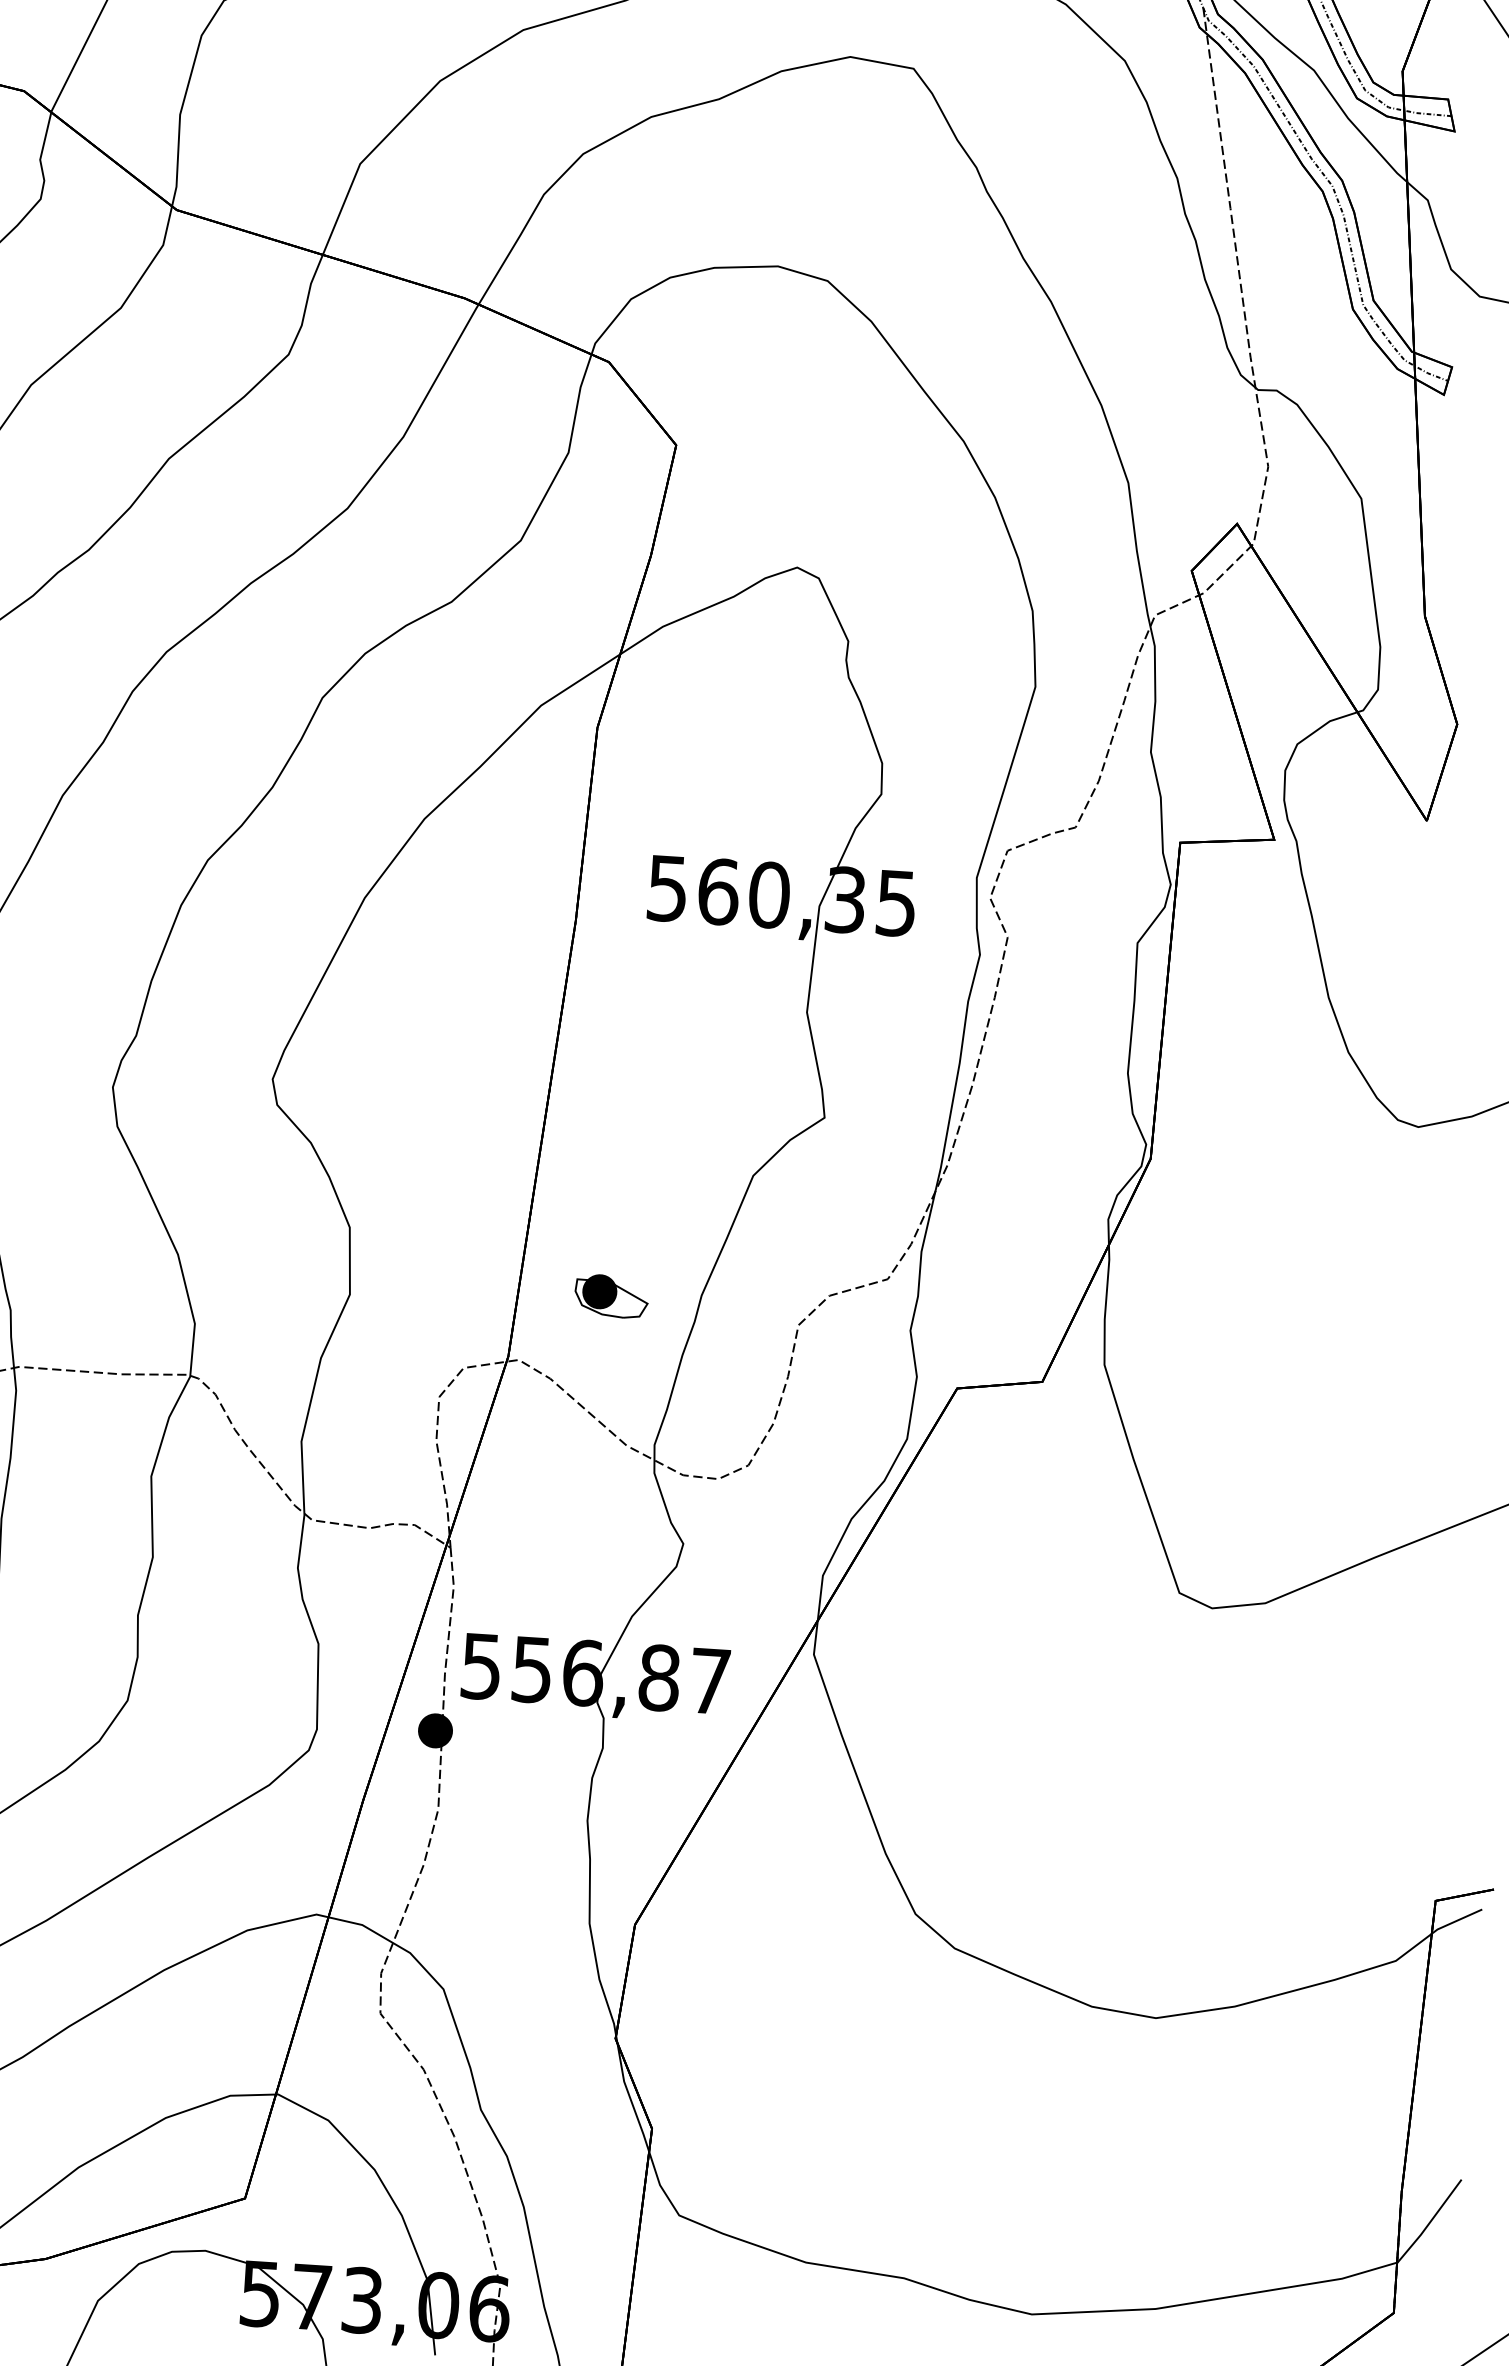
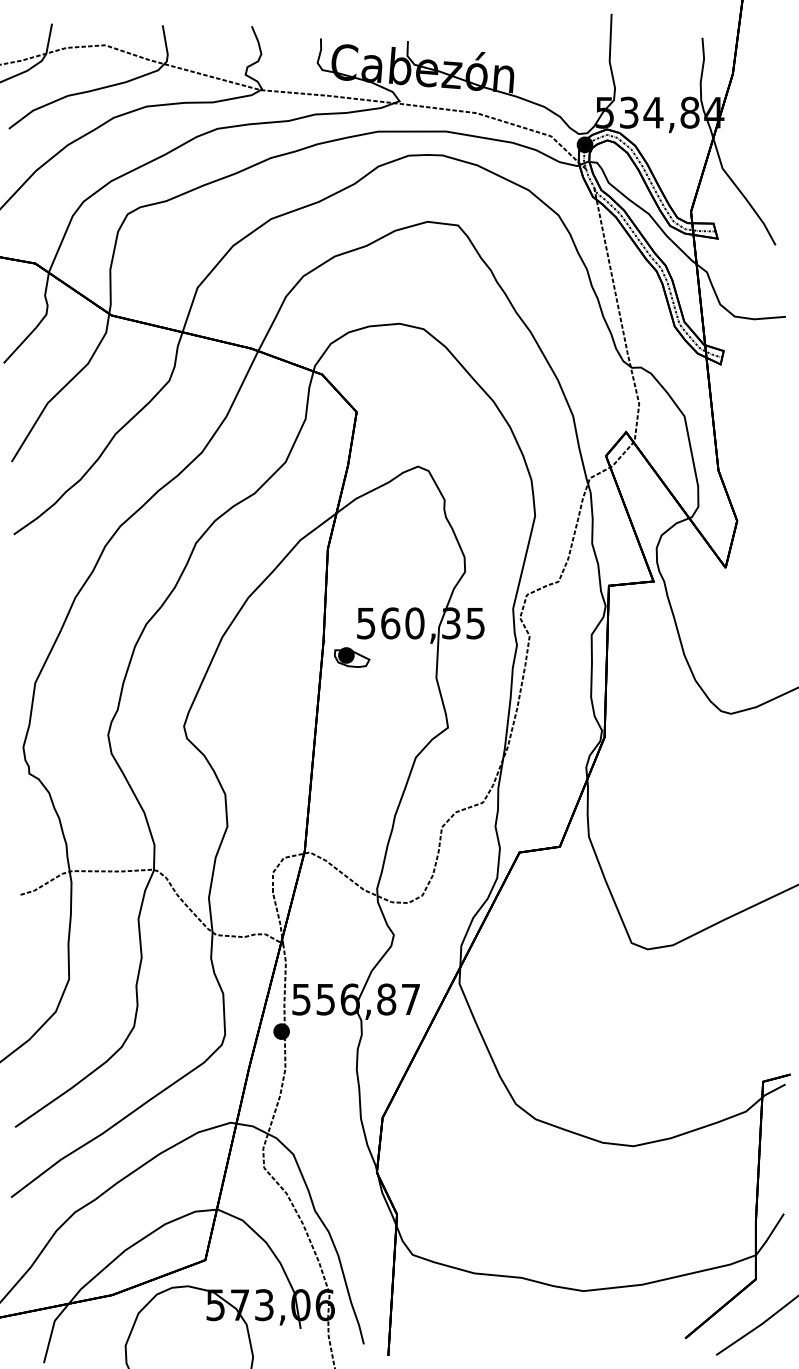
part: (610, 1296) -> (351, 657), moved

